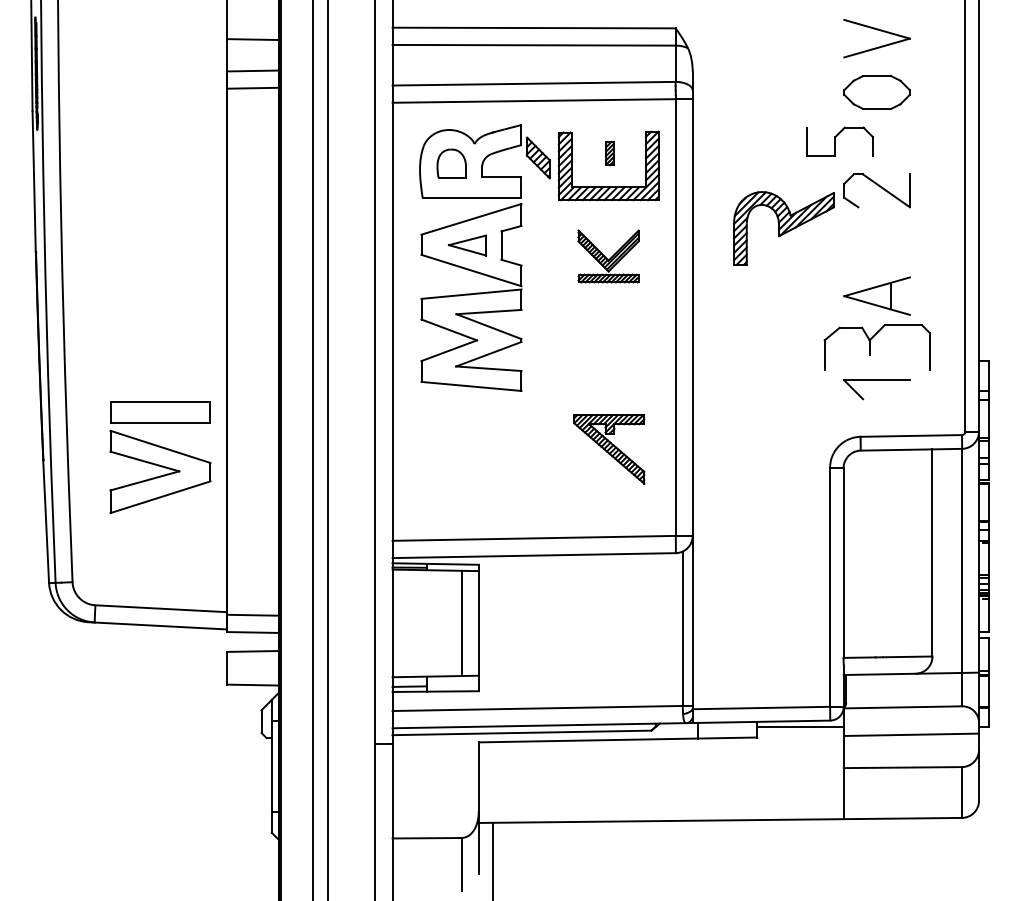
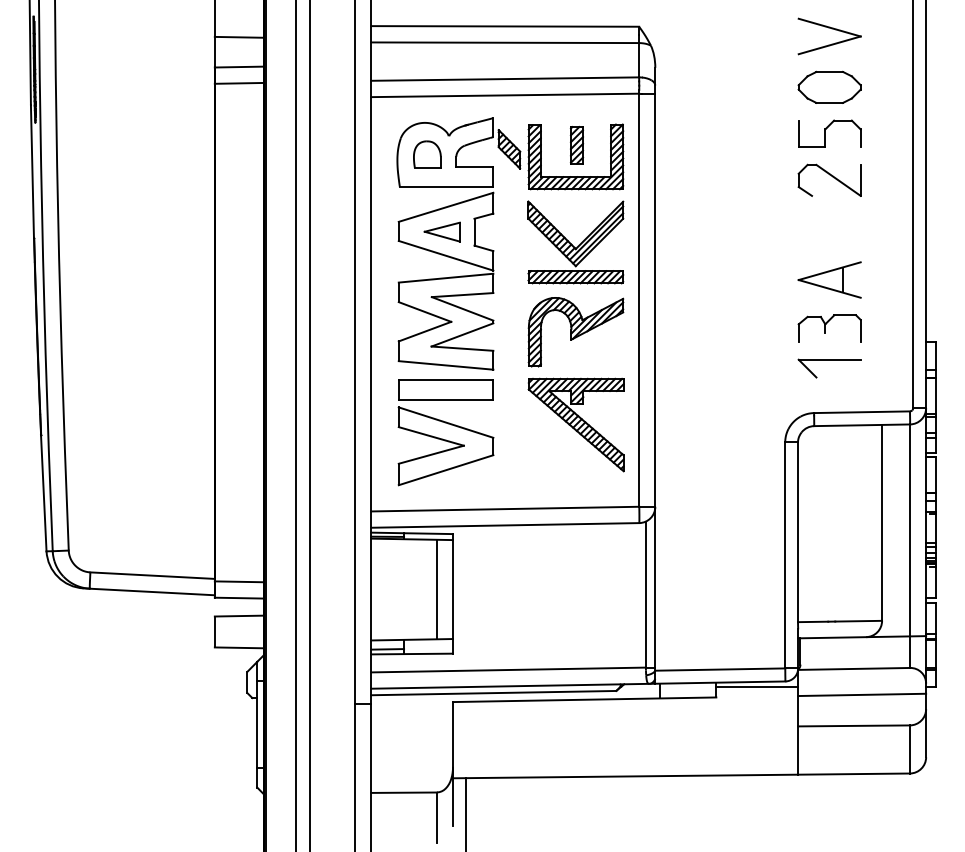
part: (839, 141) -> (829, 133), moved
part: (609, 153) -> (576, 145), size x1.67
part: (783, 228) -> (575, 332), moved
part: (608, 256) -> (575, 242), size x1.67
part: (876, 347) -> (829, 328), size x0.62
part: (609, 449) -> (576, 425), size x1.43
part: (160, 457) -> (446, 432), moved

